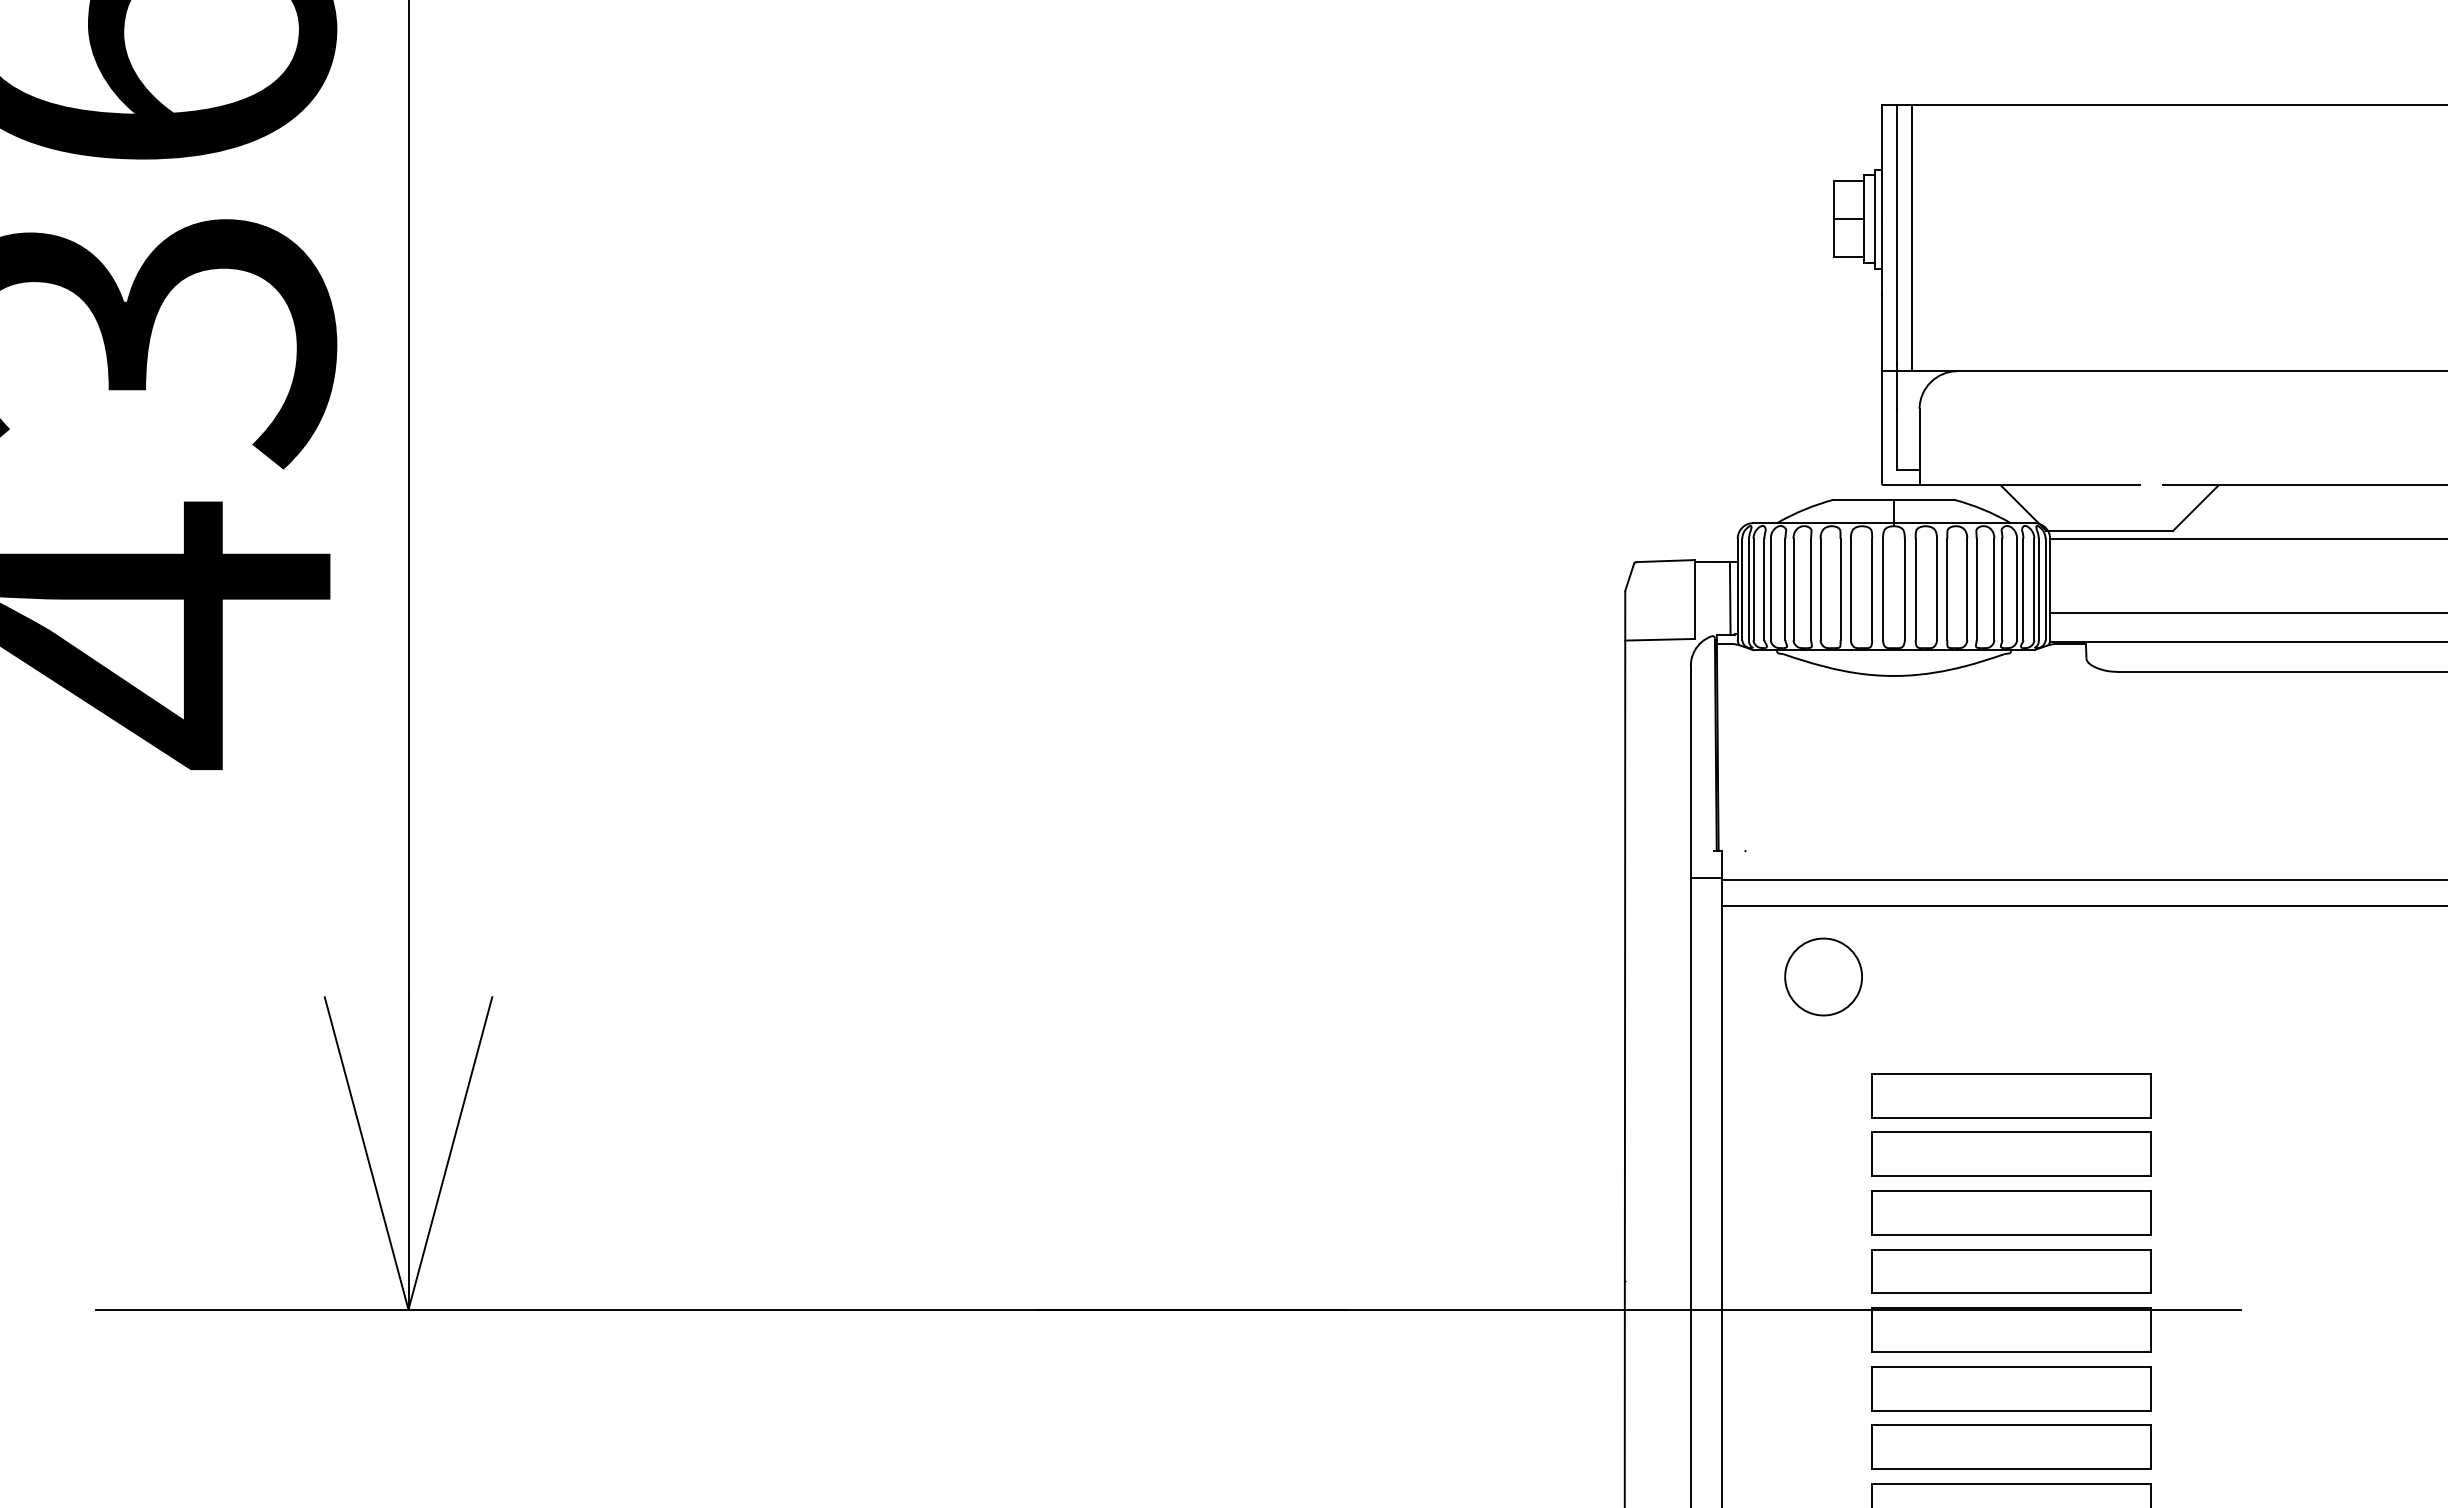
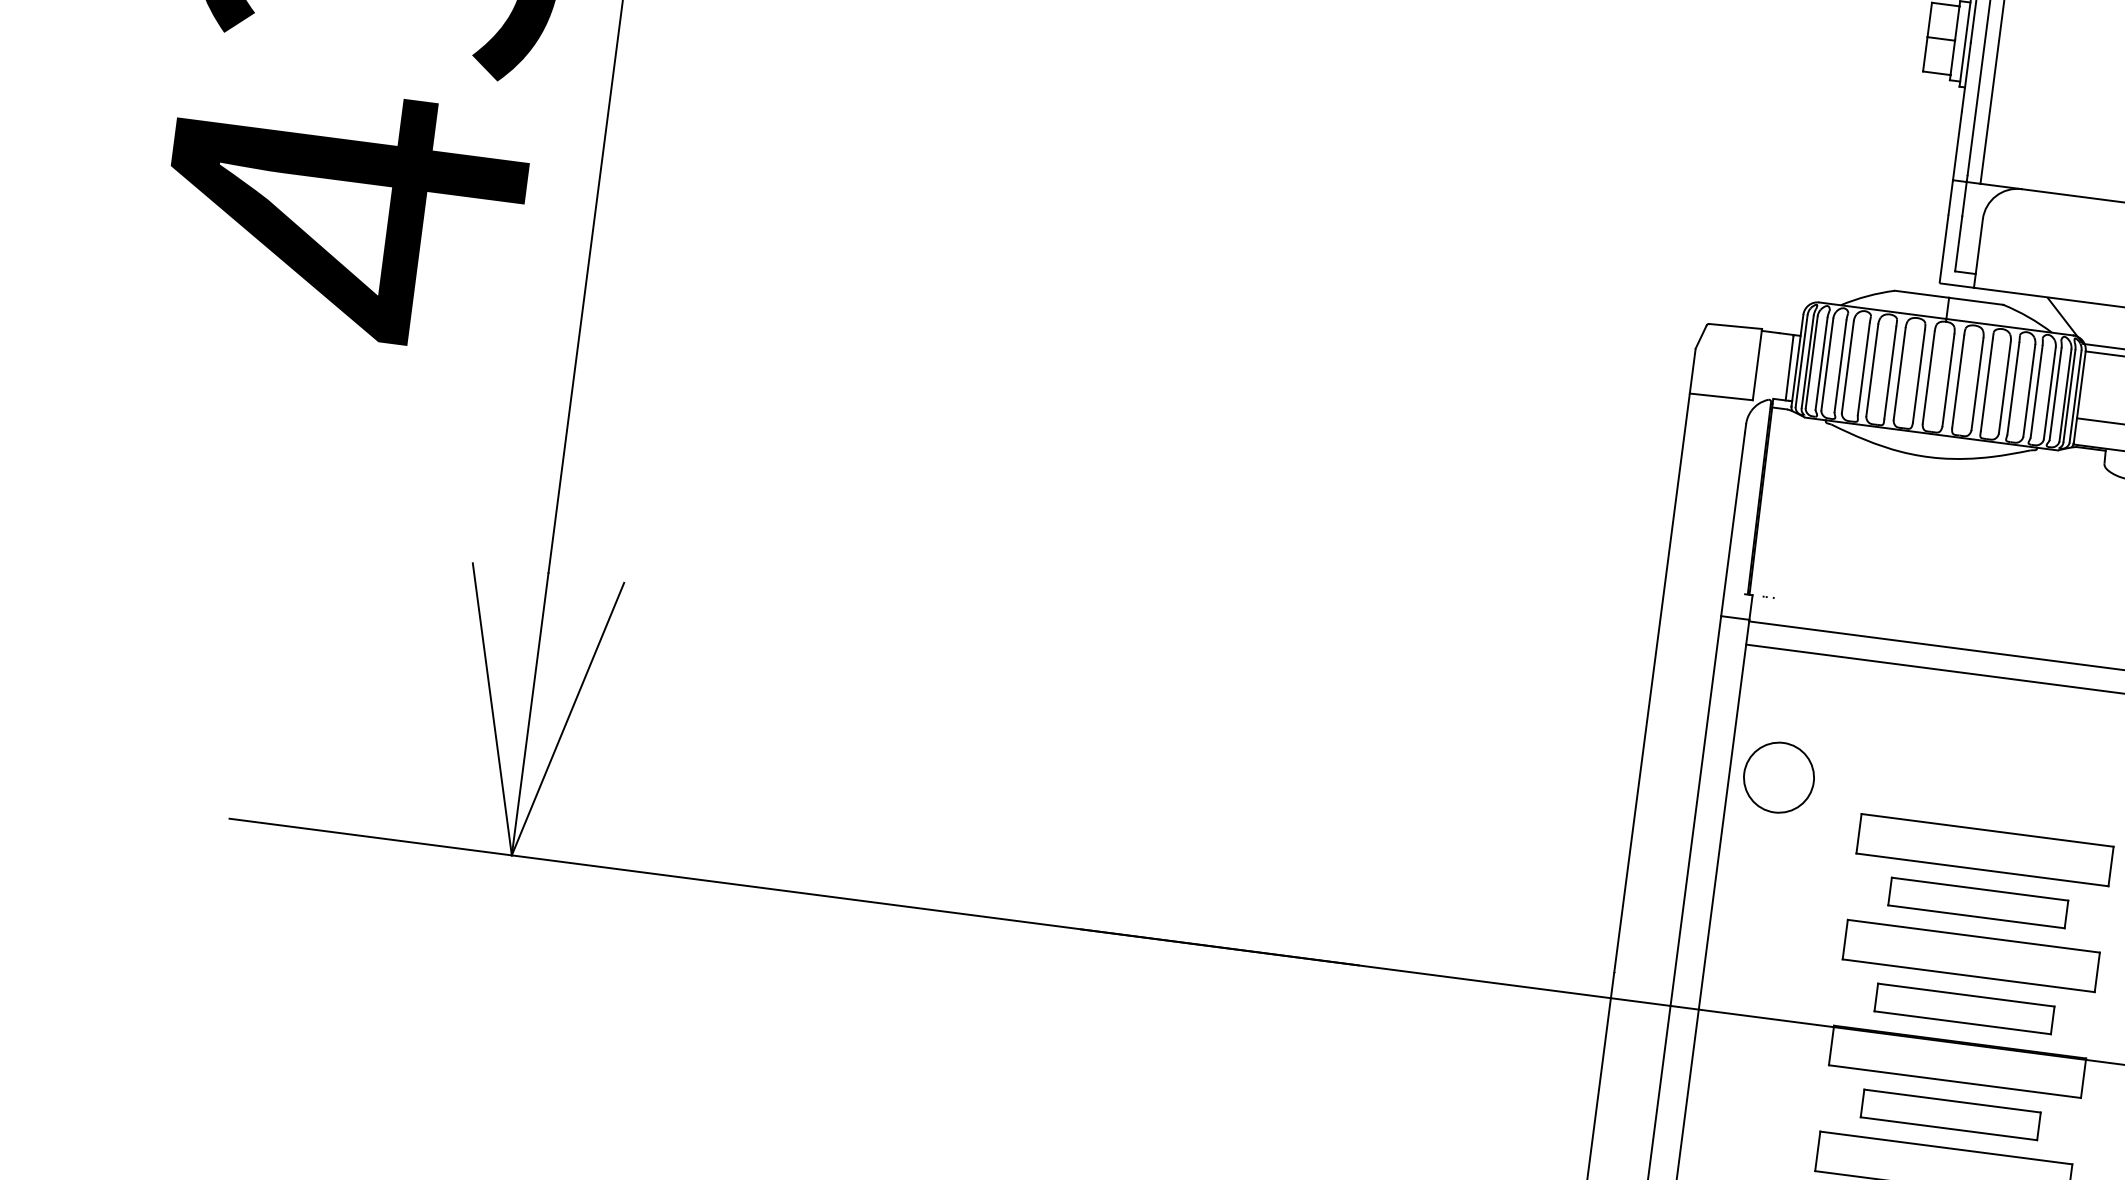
circle: (1823, 976) -> (1778, 777), moved
part: (2011, 1153) -> (1978, 902), size x0.7
part: (2011, 1271) -> (1964, 1009), size x0.7
part: (2011, 1388) -> (1951, 1114), size x0.7

